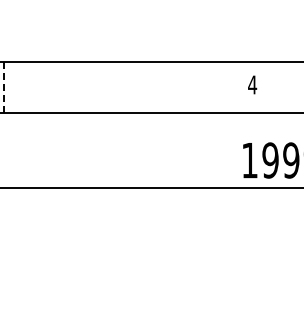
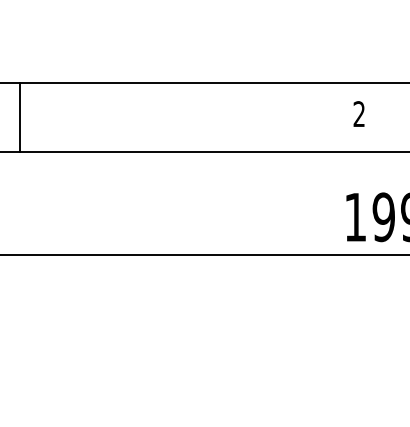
text: (252, 84) -> (359, 113), 4 -> 2
line: (4, 86) -> (20, 116), dashed -> solid

